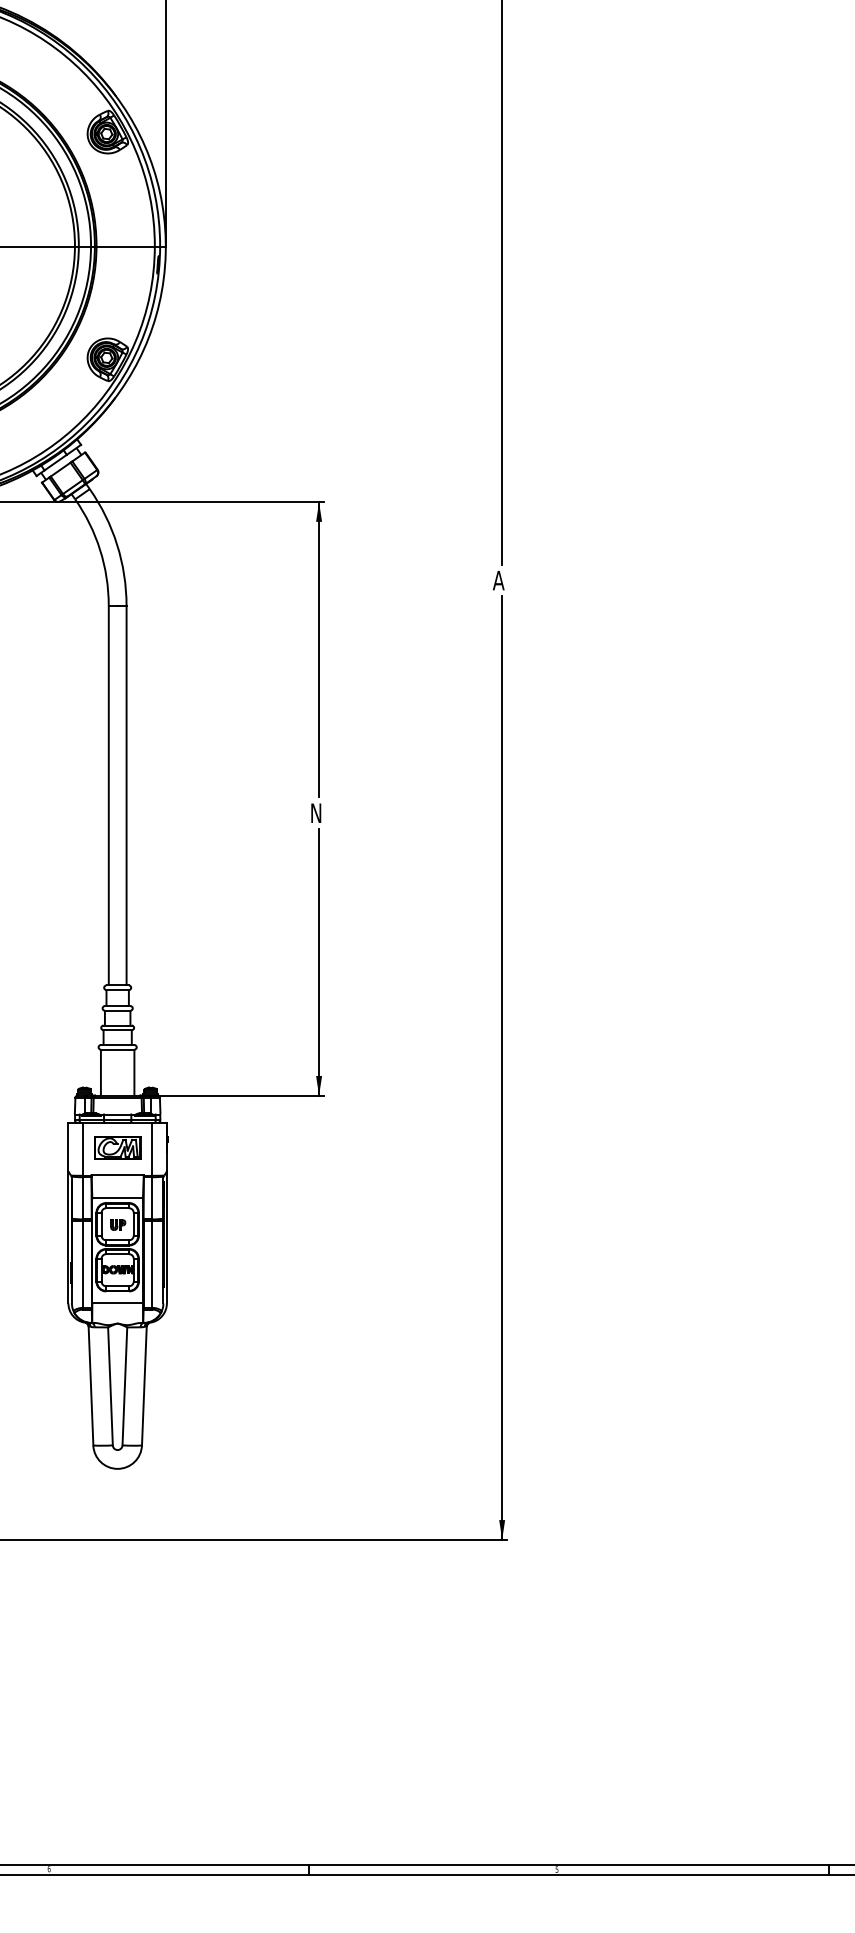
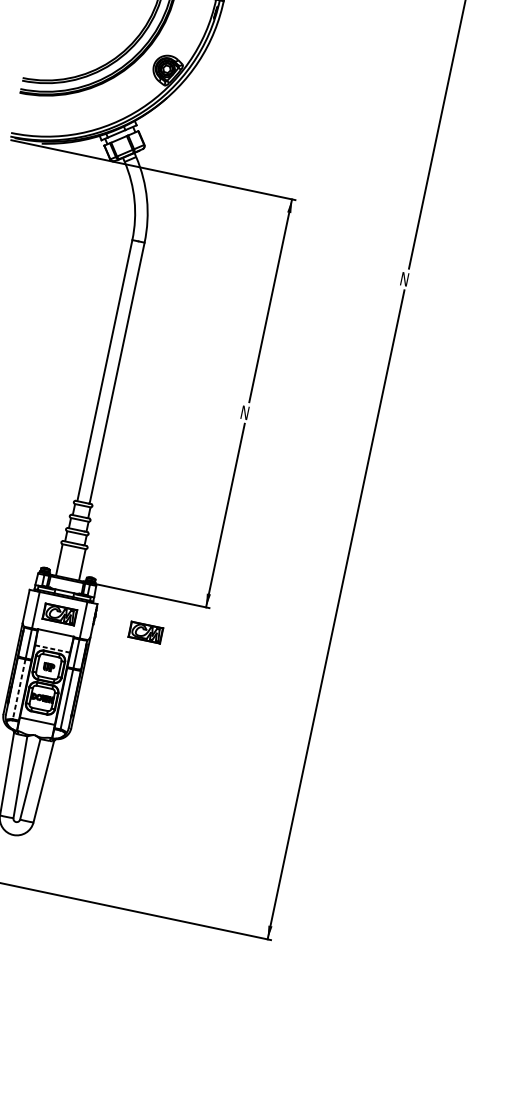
text: (498, 580) -> (404, 279), A -> N
part: (242, 1147) -> (145, 632), added
line: (118, 1198) -> (53, 649), solid -> dashed
line: (83, 1264) -> (19, 689), solid -> dashed

